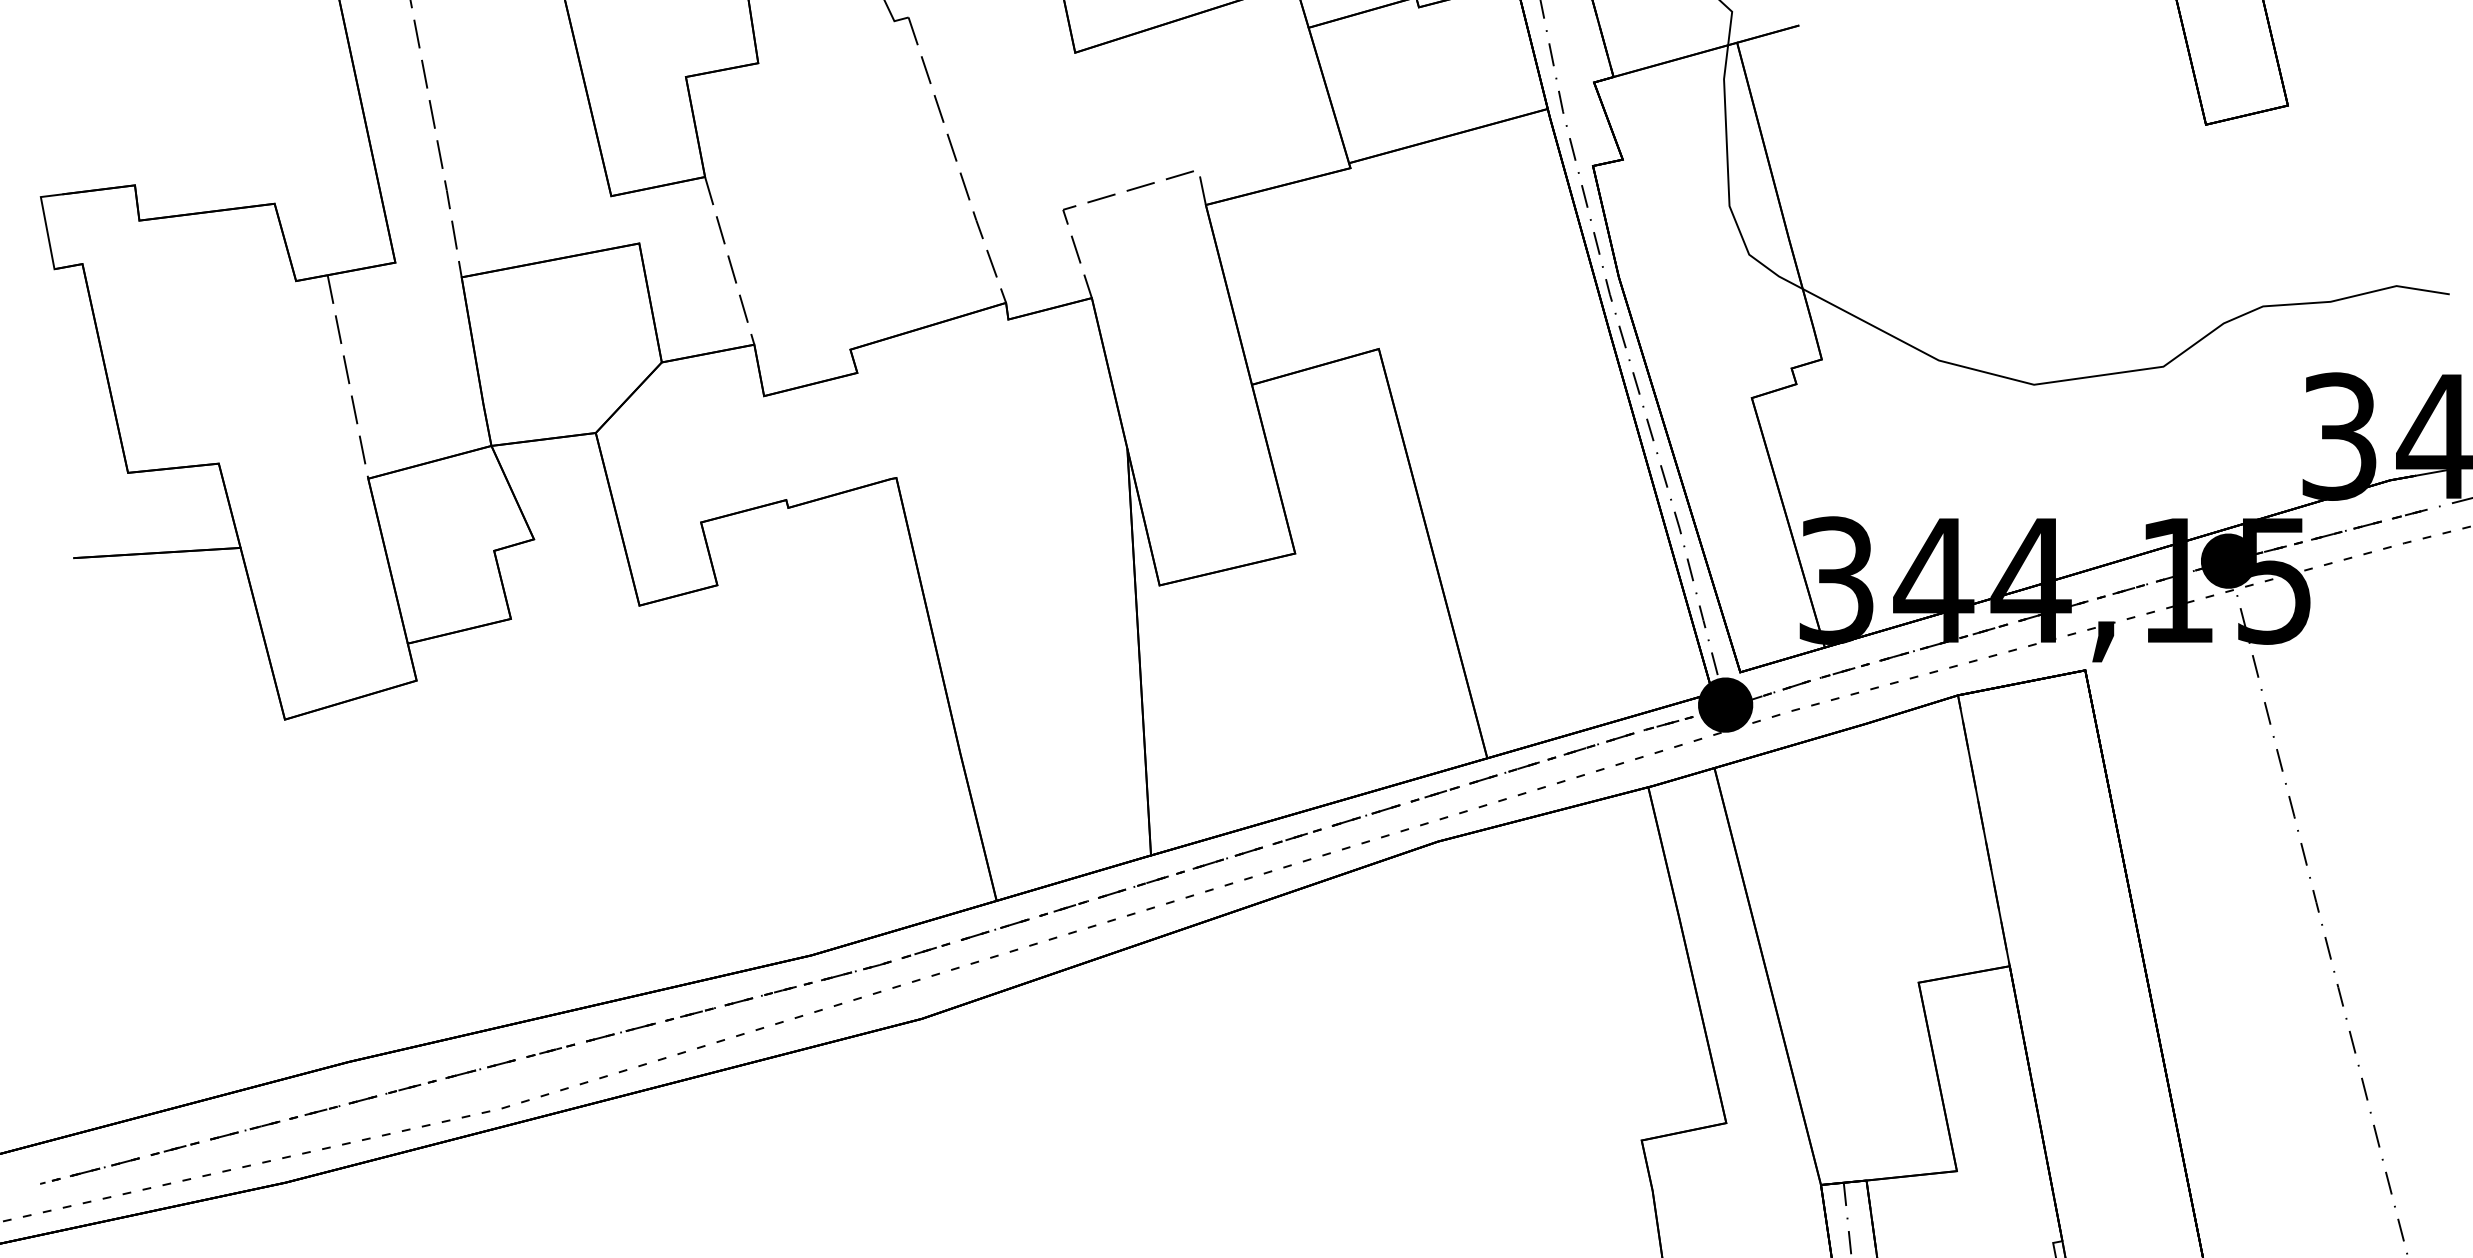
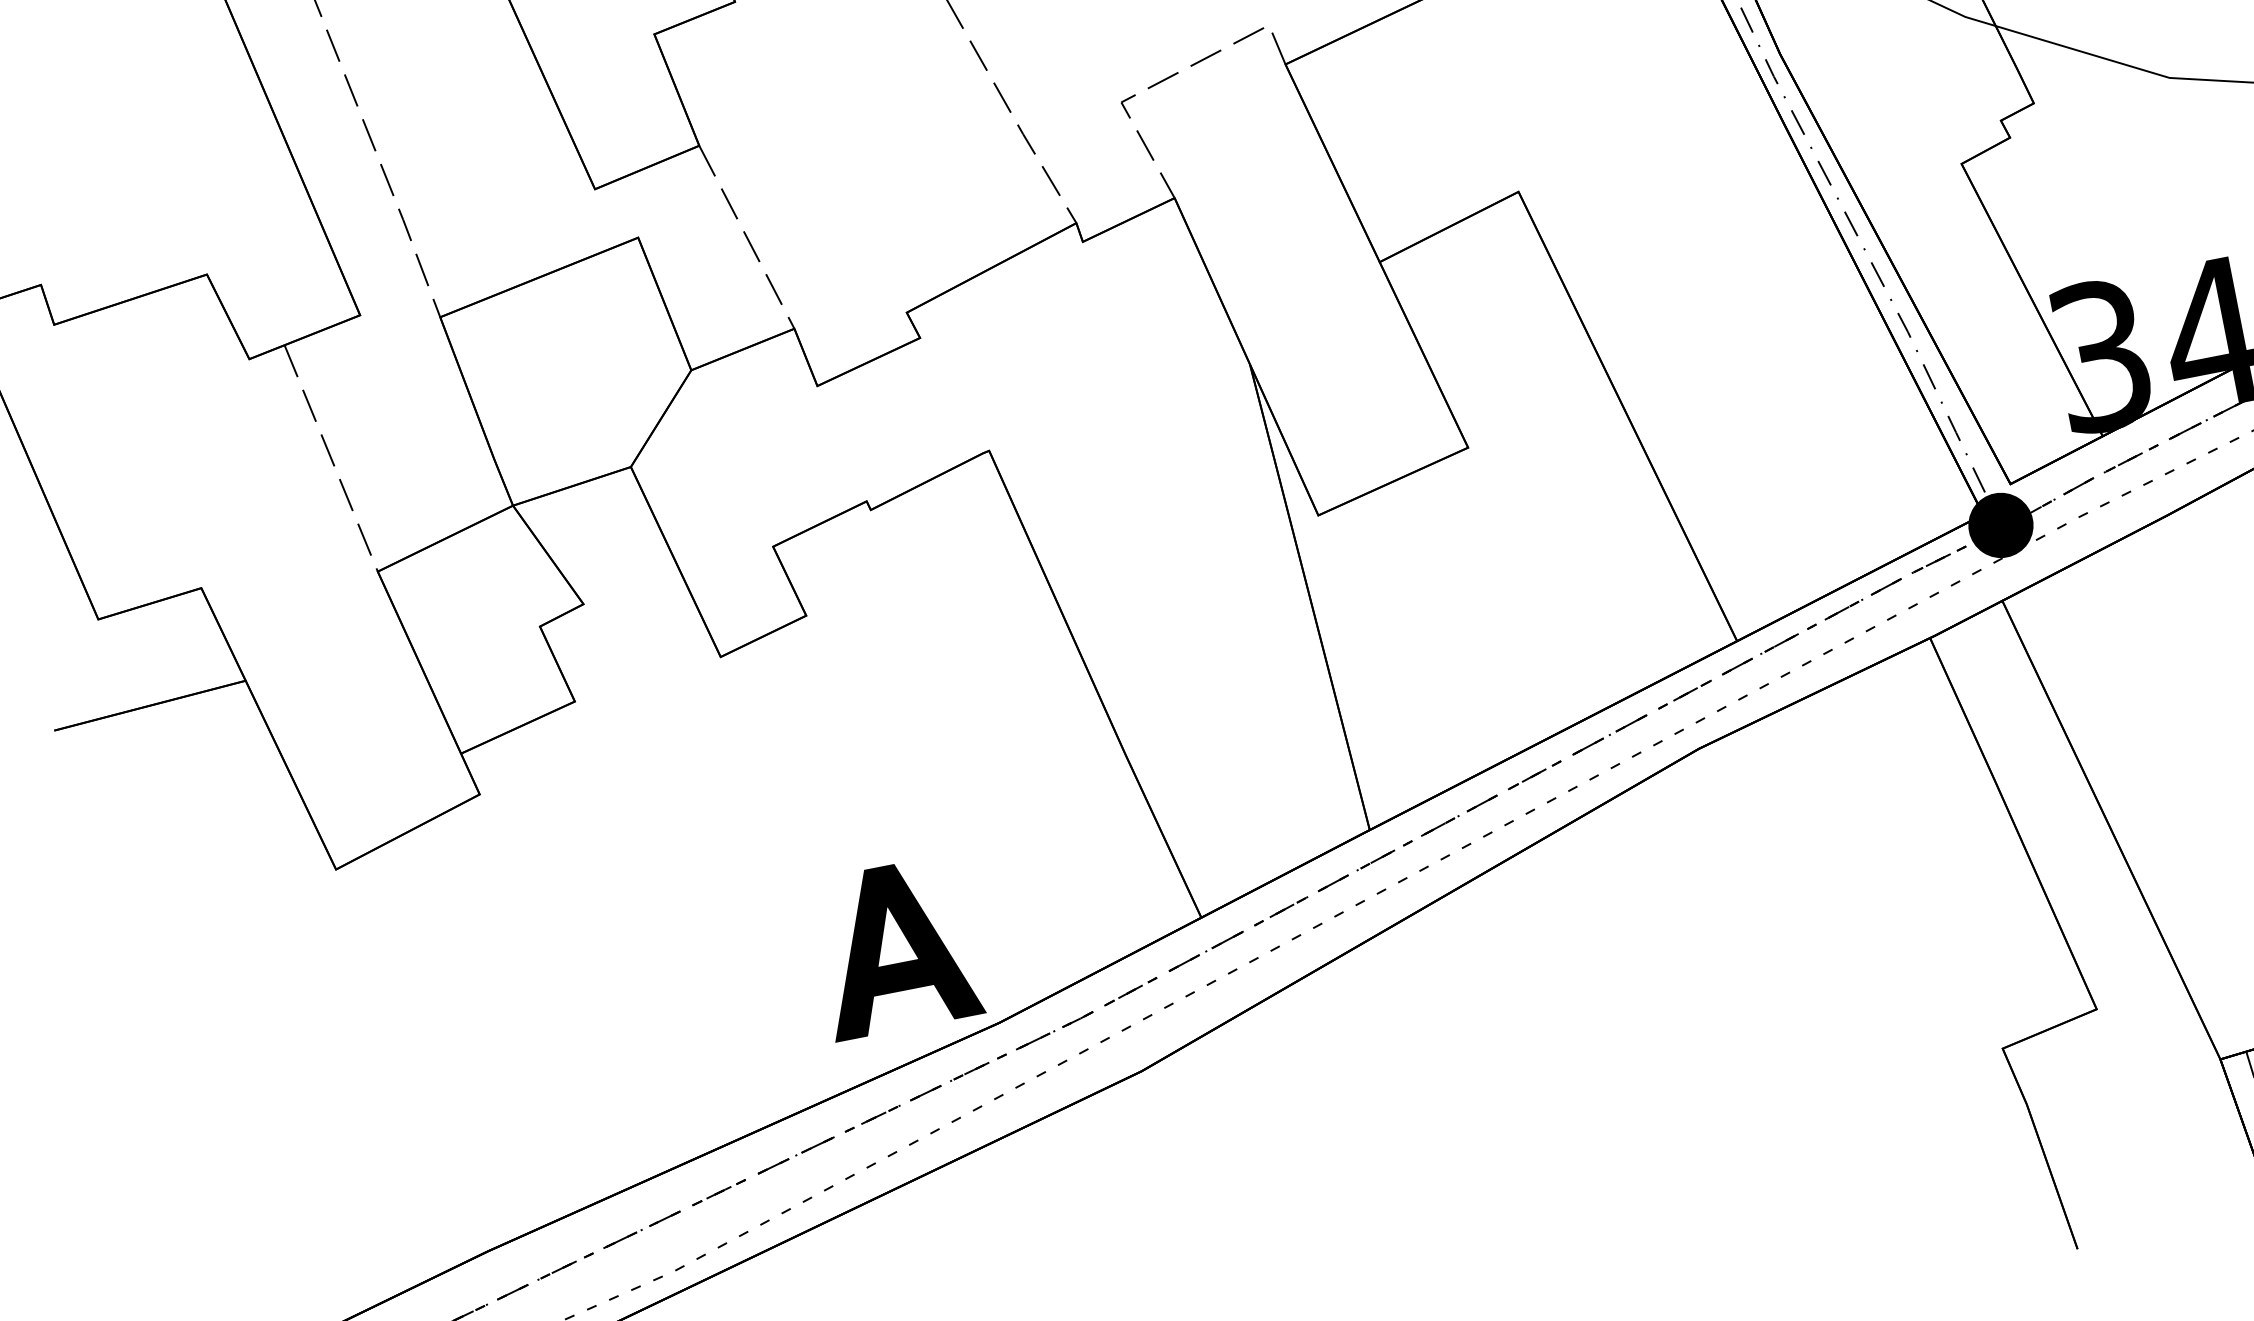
part: (737, 875) -> (895, 947), added

